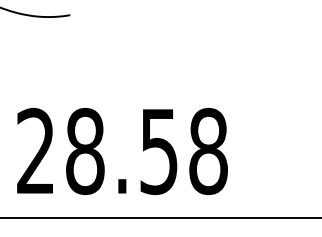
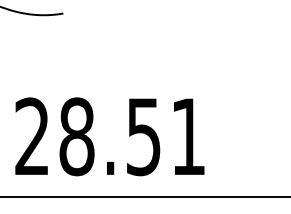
text: (208, 151) -> (188, 136), 28.58 -> 28.51

